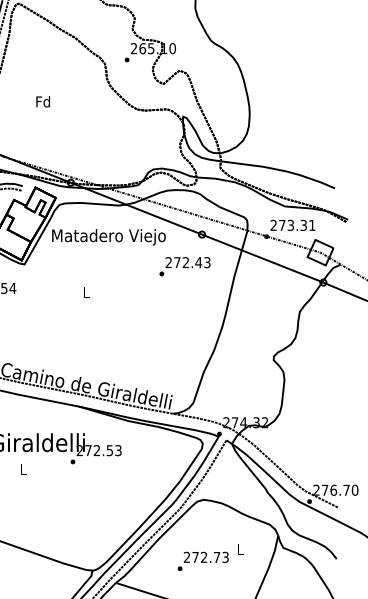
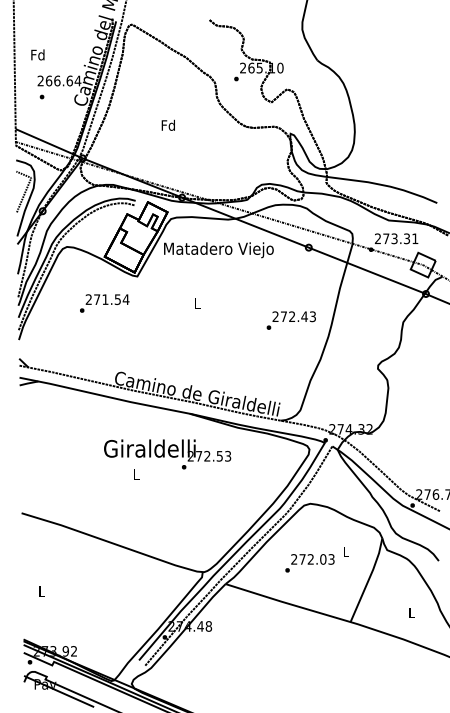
text: (42, 100) -> (167, 124), moved
text: (184, 266) -> (290, 320), moved
text: (217, 557) -> (323, 559), 272.73 -> 272.03

